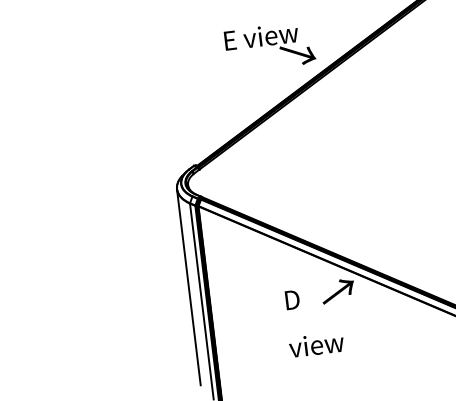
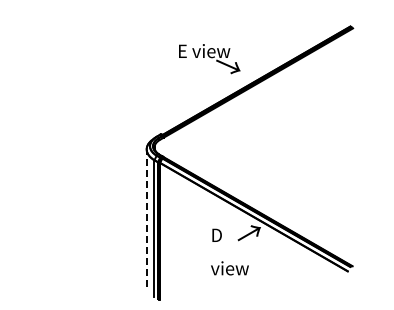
text: (269, 47) -> (209, 59), moved
line: (188, 288) -> (146, 218), solid -> dashed

